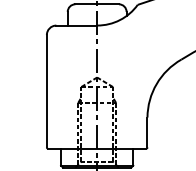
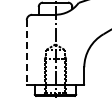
line: (46, 91) -> (26, 52), solid -> dashed

